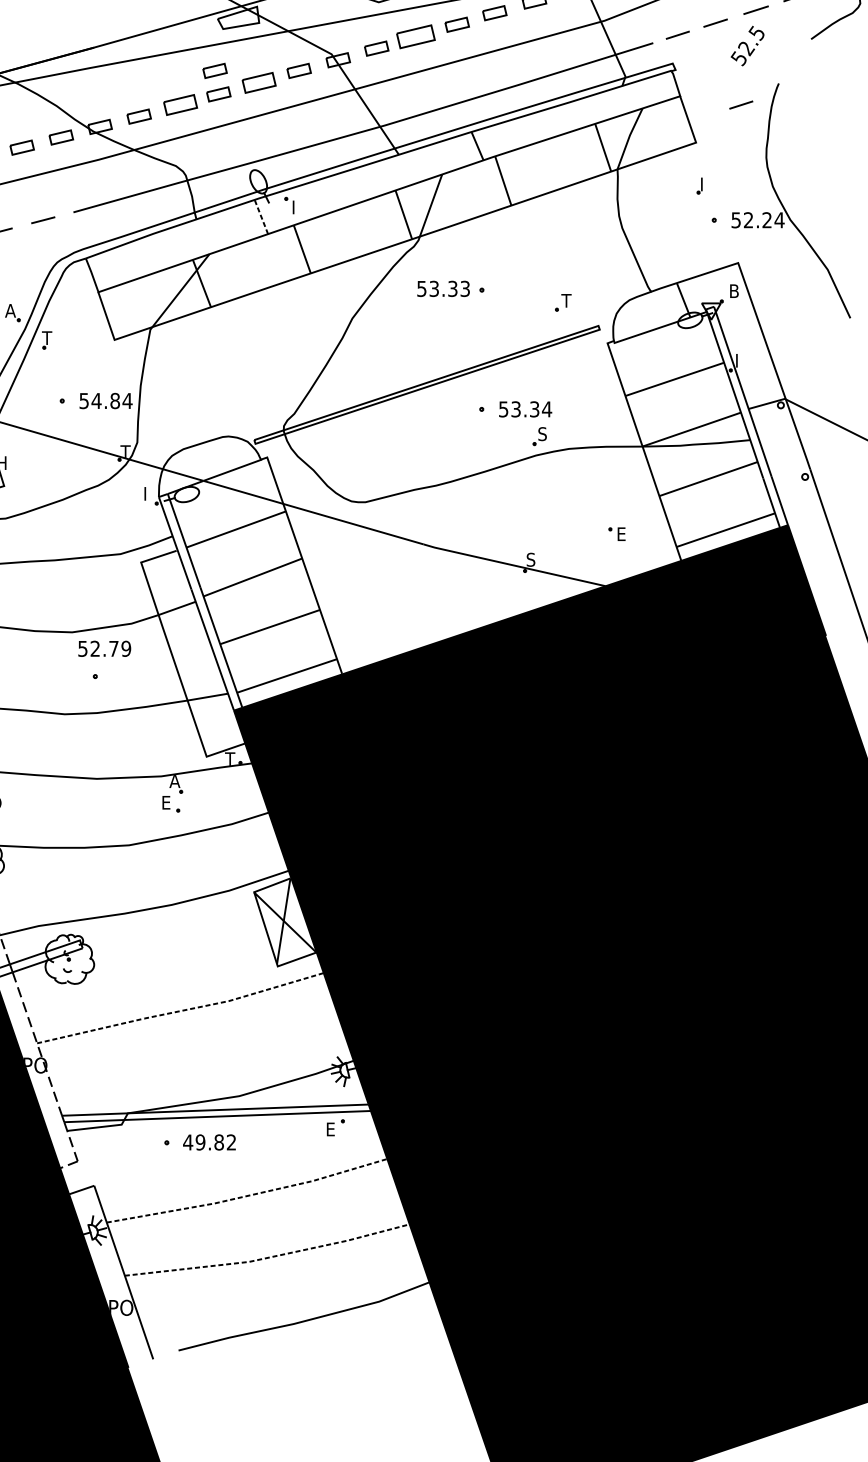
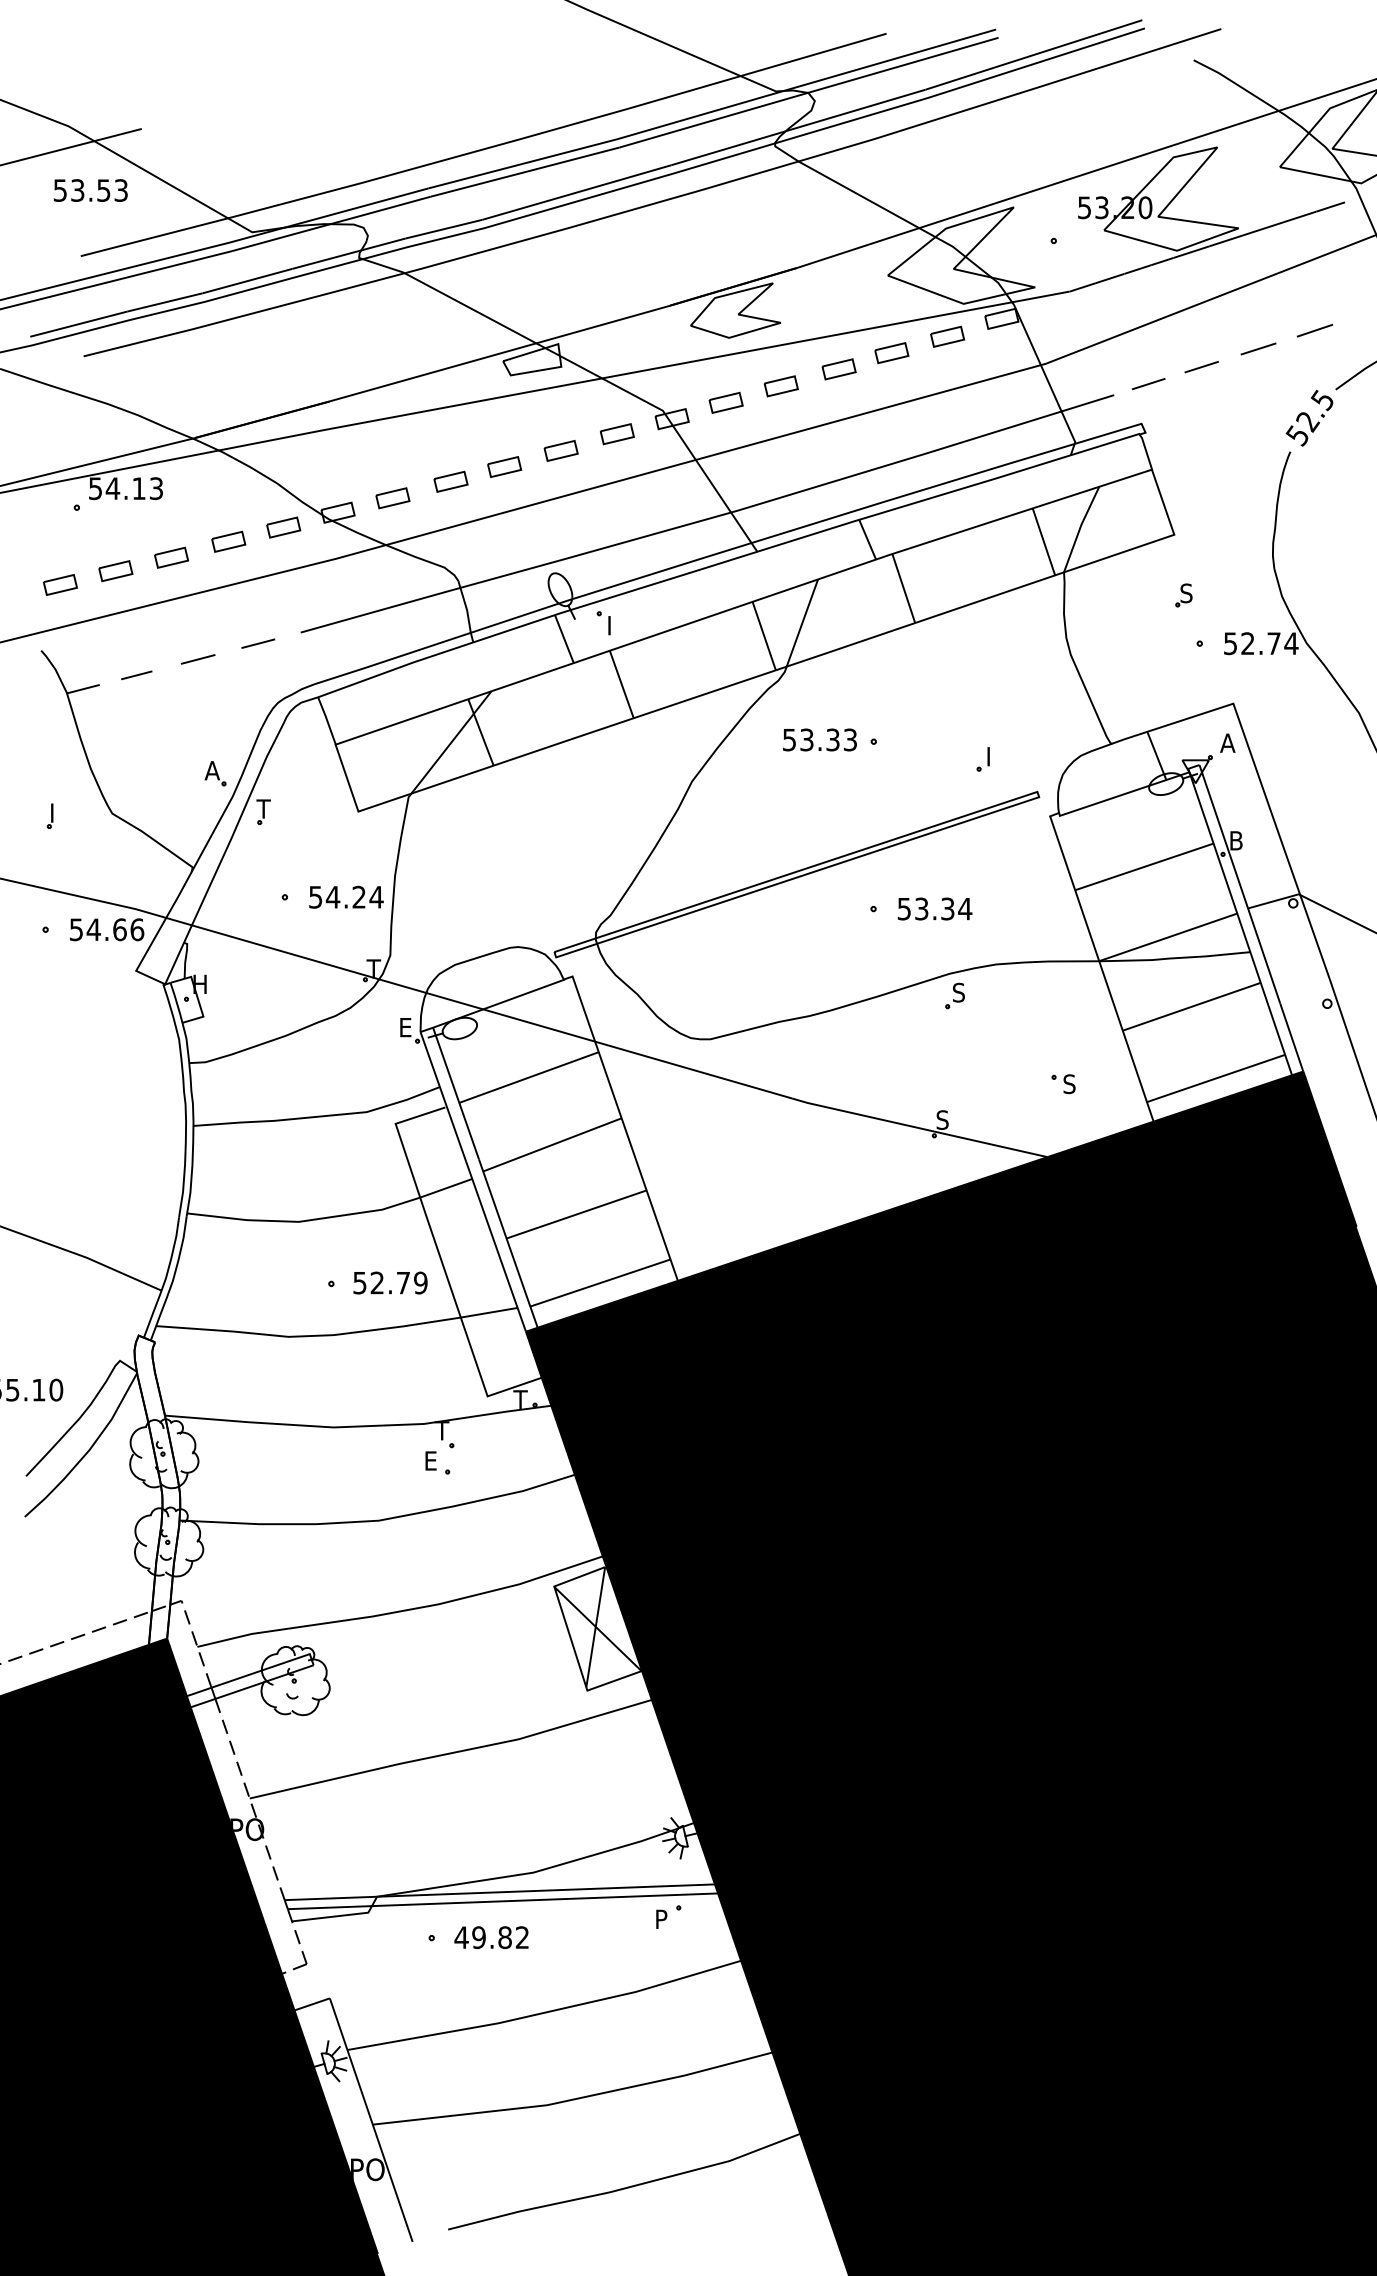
part: (416, 36) -> (781, 386), size x0.62
text: (747, 45) -> (1309, 417), moved
part: (215, 71) -> (499, 434), removed
part: (258, 82) -> (560, 450), size x0.71
part: (180, 104) -> (450, 481), size x0.71
line: (741, 105) -> (1237, 482), removed
text: (704, 184) -> (1186, 593), I -> S
line: (261, 217) -> (564, 639), dashed -> solid
text: (766, 220) -> (1273, 643), 52.24 -> 52.74
text: (734, 290) -> (1227, 742), B -> A
text: (566, 300) -> (992, 756), T -> I
text: (741, 360) -> (1237, 840), I -> B
text: (115, 401) -> (359, 897), 54.84 -> 54.24
part: (539, 436) -> (954, 995), moved
text: (148, 493) -> (406, 1027), I -> E
text: (621, 534) -> (1069, 1084), E -> S
text: (104, 648) -> (390, 1282), moved
text: (174, 781) -> (442, 1430), A -> T
line: (181, 1011) -> (452, 1753), dashed -> solid
text: (331, 1128) -> (662, 1918), E -> P
line: (248, 1195) -> (546, 2012), dashed -> solid
line: (268, 1257) -> (574, 2099), dashed -> solid

